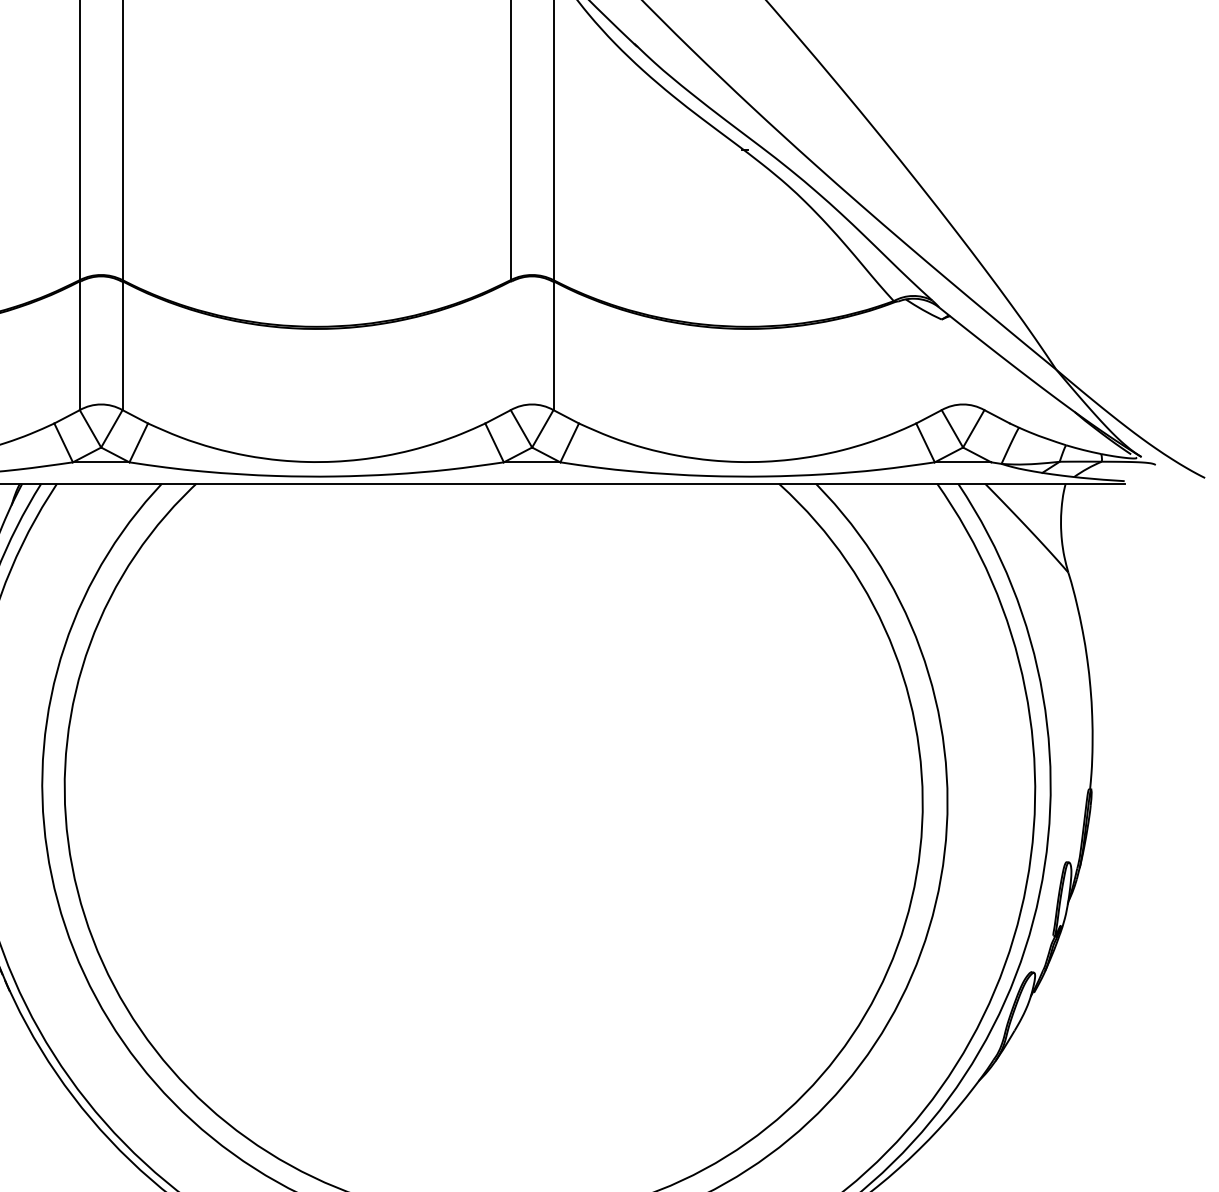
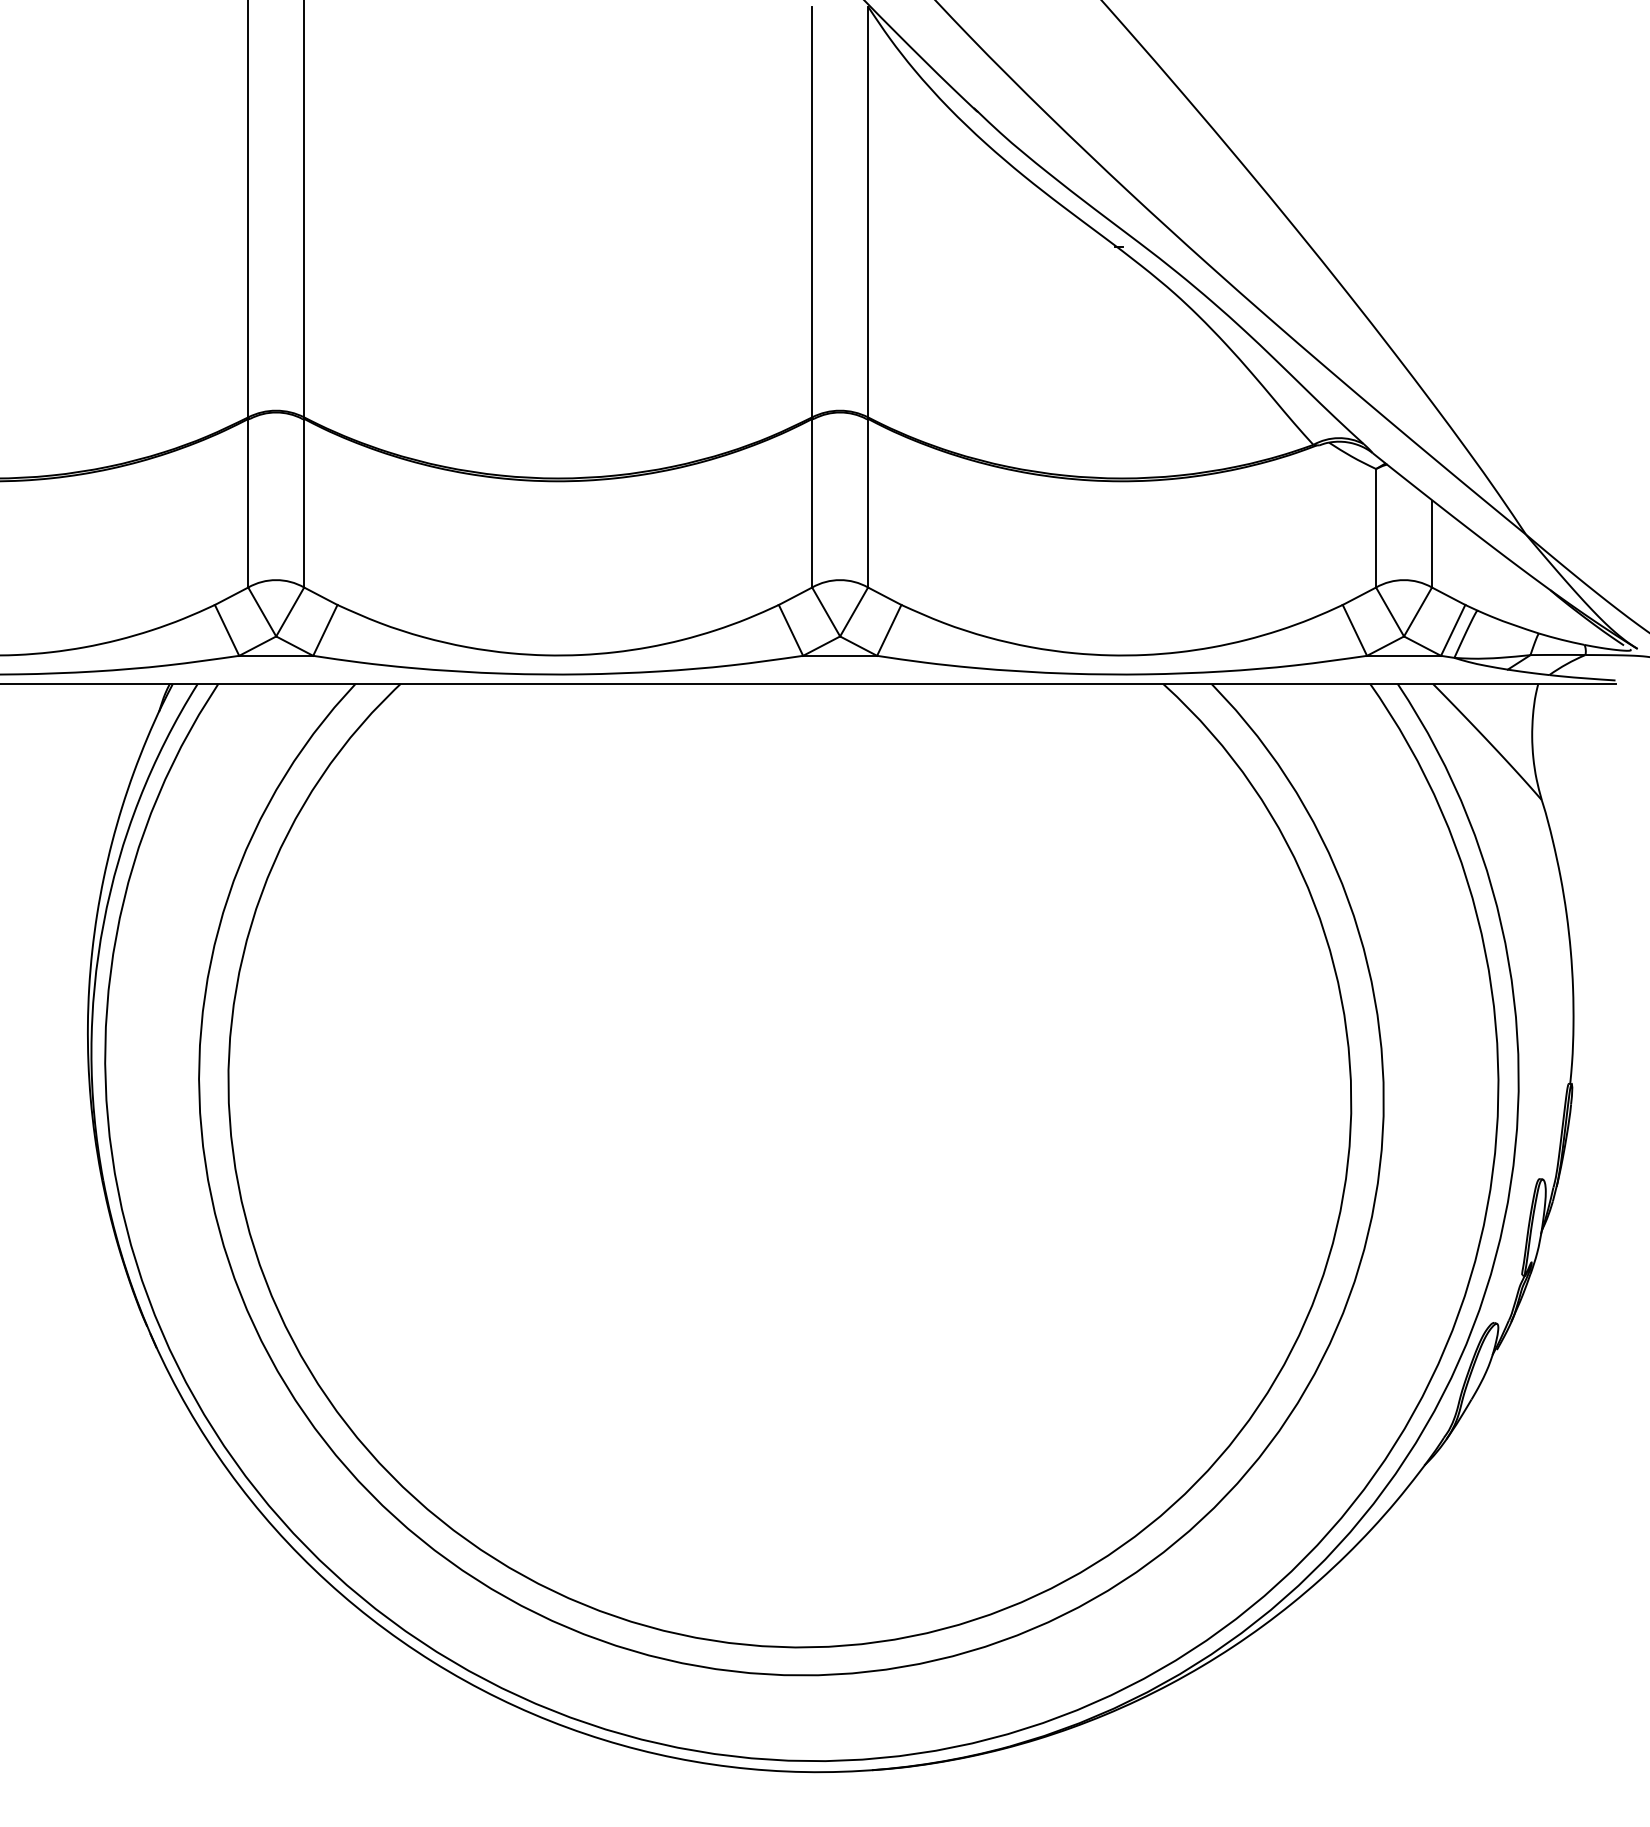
line: (511, 345) -> (812, 503), added
line: (942, 365) -> (1376, 528), added
line: (984, 376) -> (1432, 543), added
line: (1000, 442) -> (1453, 629), added

